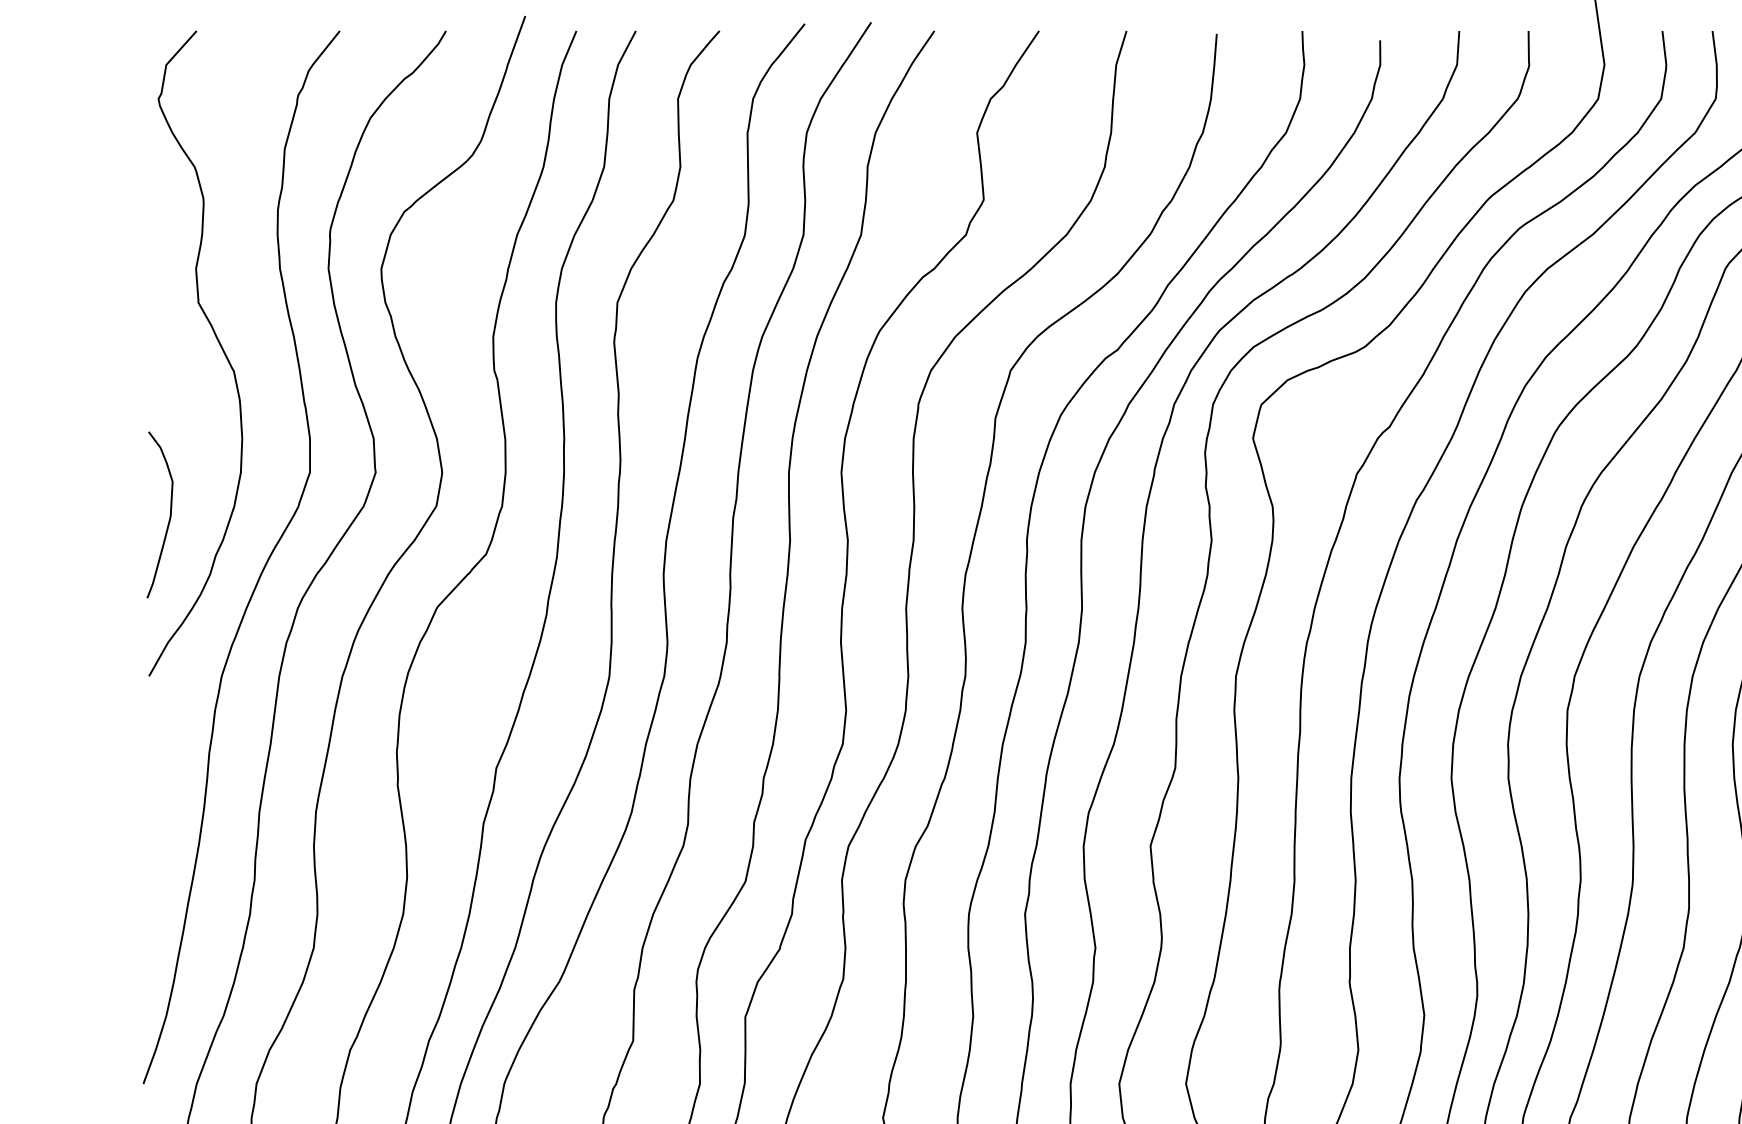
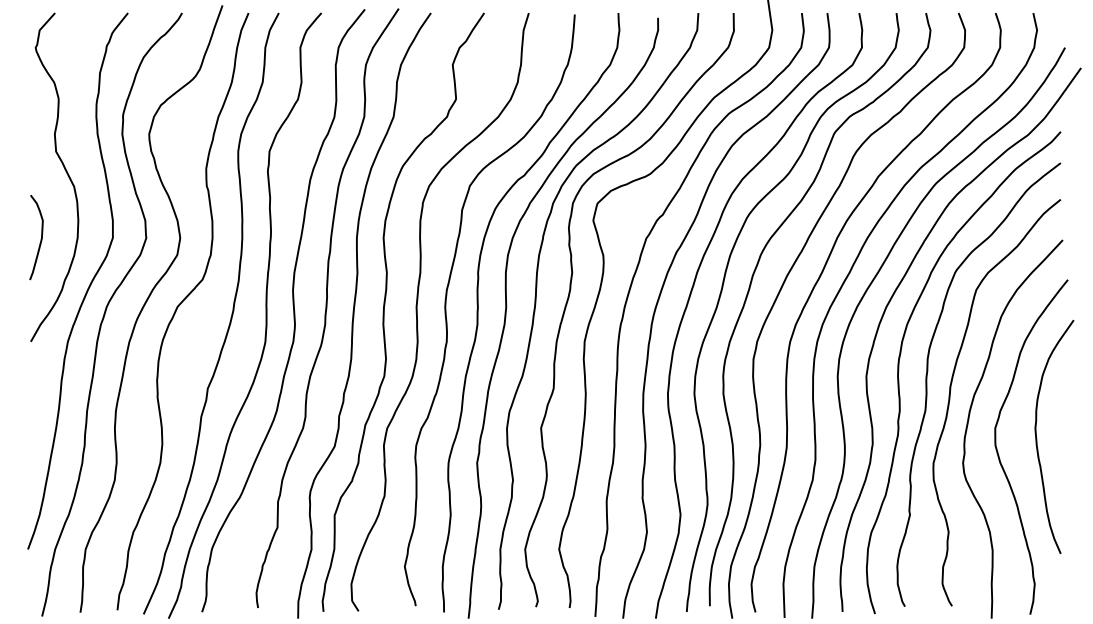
curve: (167, 516) -> (40, 238), moved

